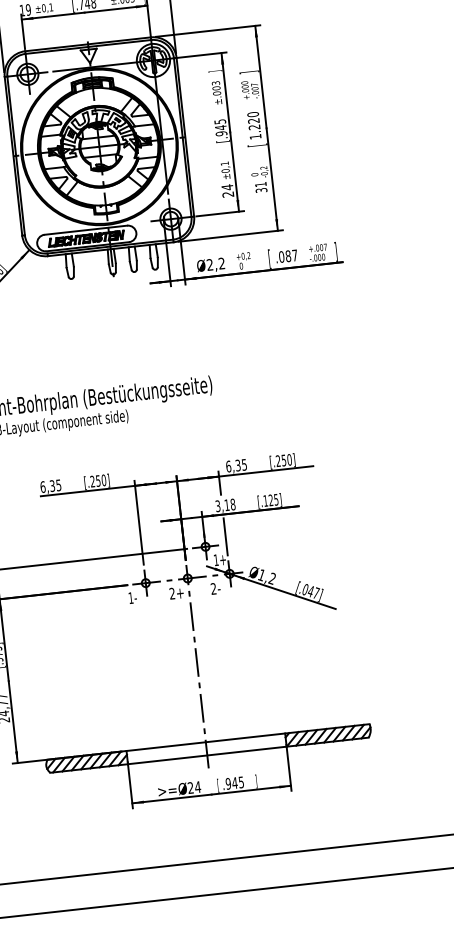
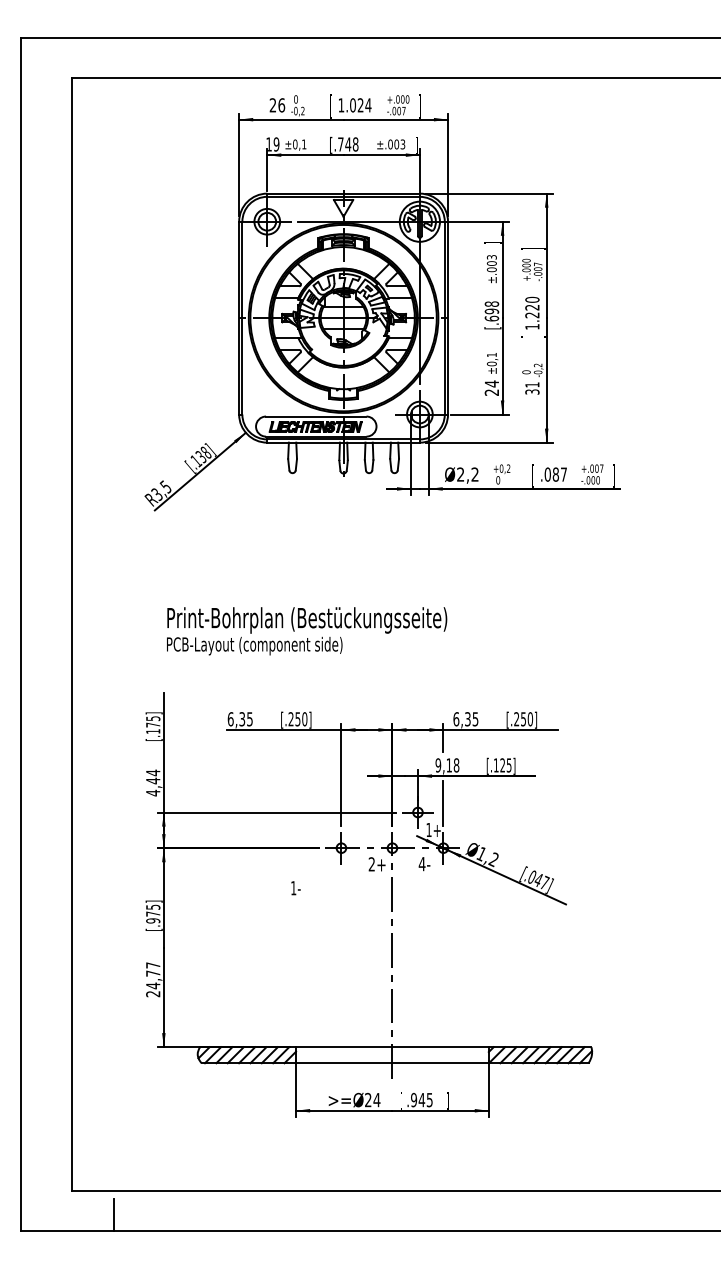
text: (220, 127) -> (491, 311), [.945 -> [.698
text: (218, 506) -> (438, 765), 3,18 -> 9,18
text: (213, 588) -> (421, 863), 2- -> 4-
text: (132, 598) -> (295, 888), moved

